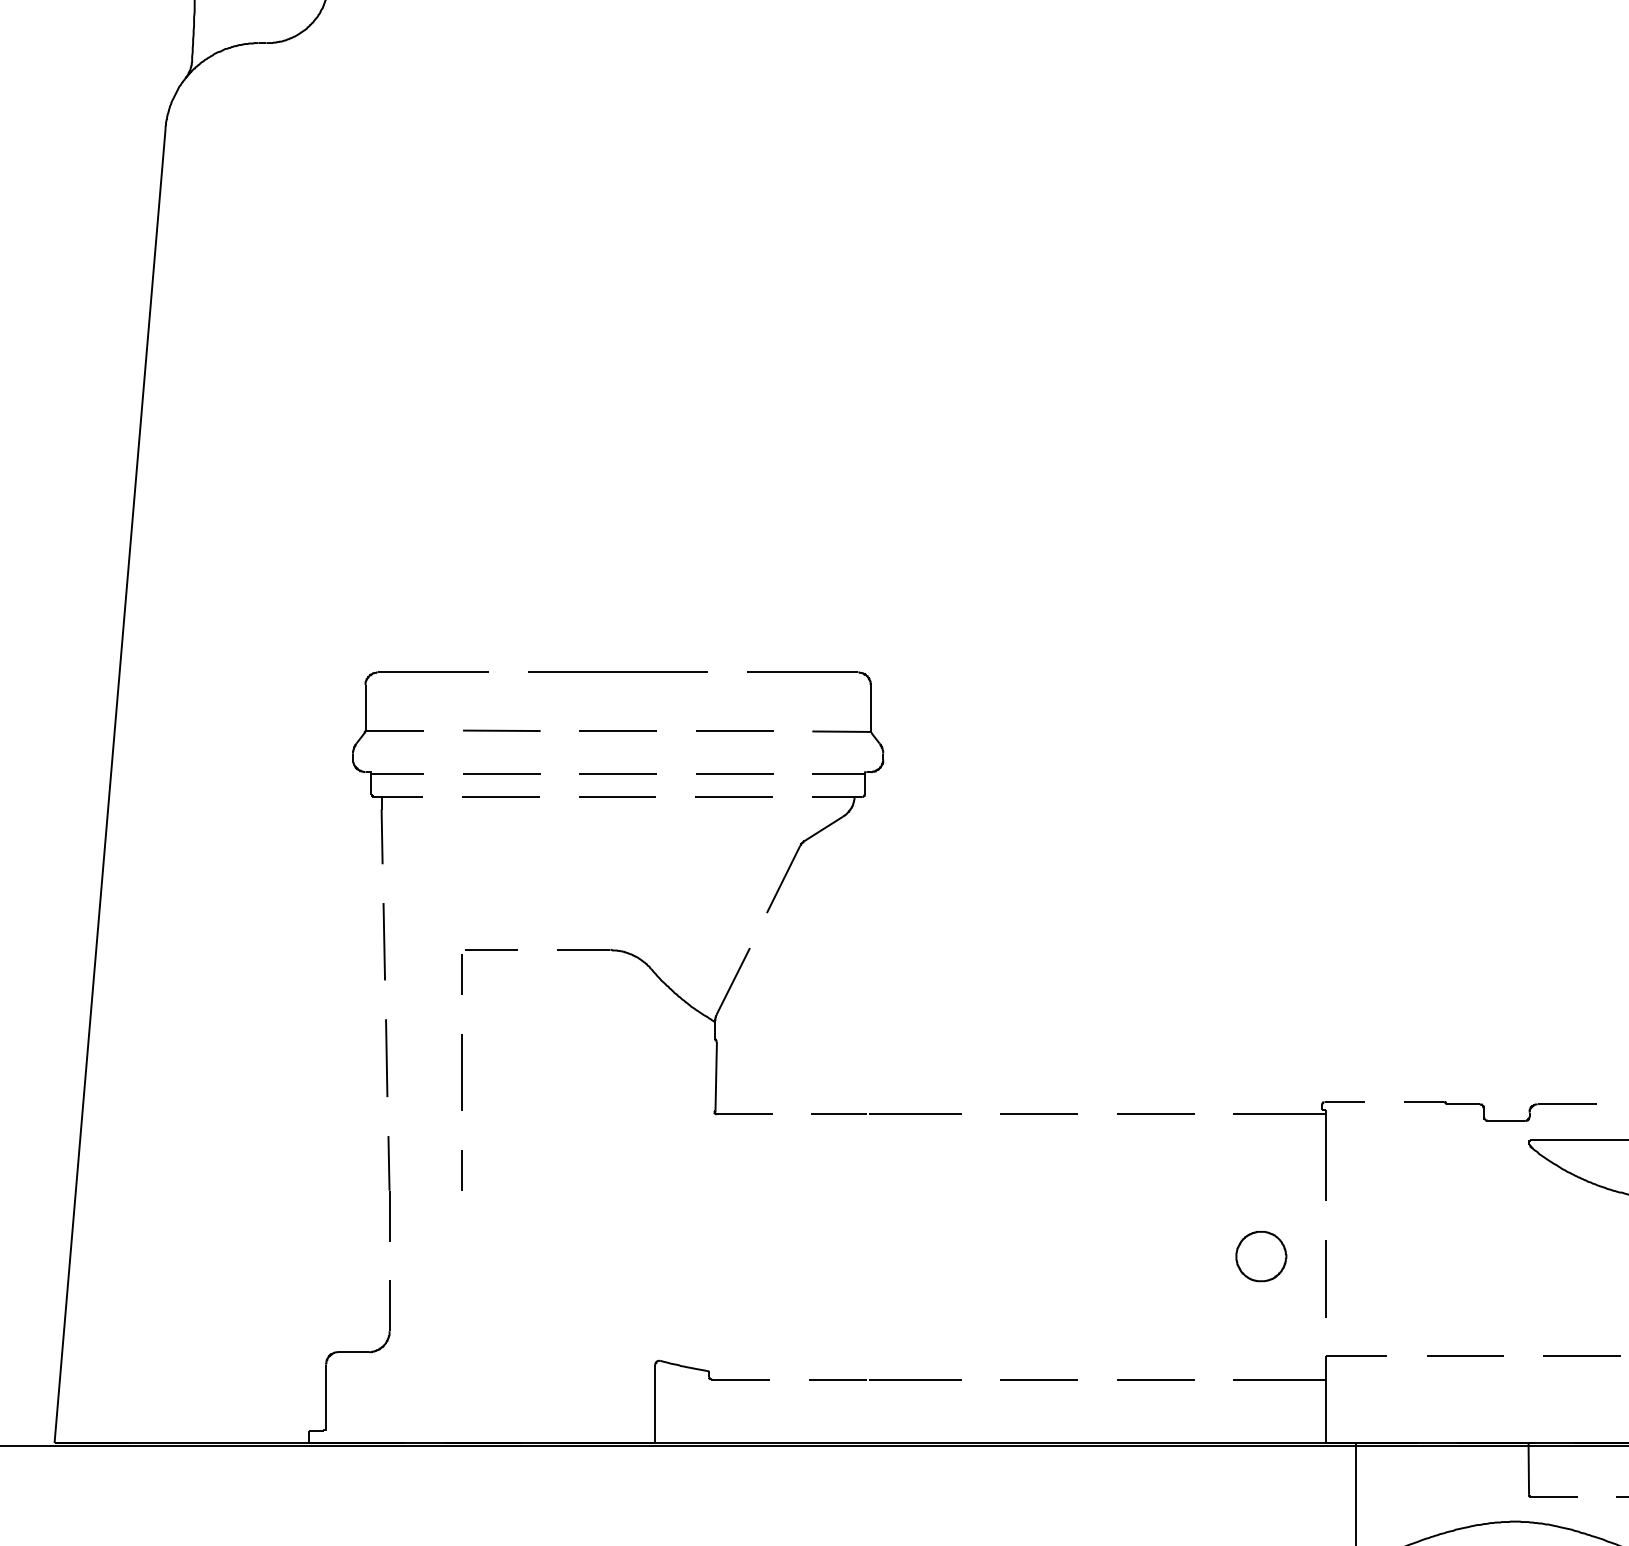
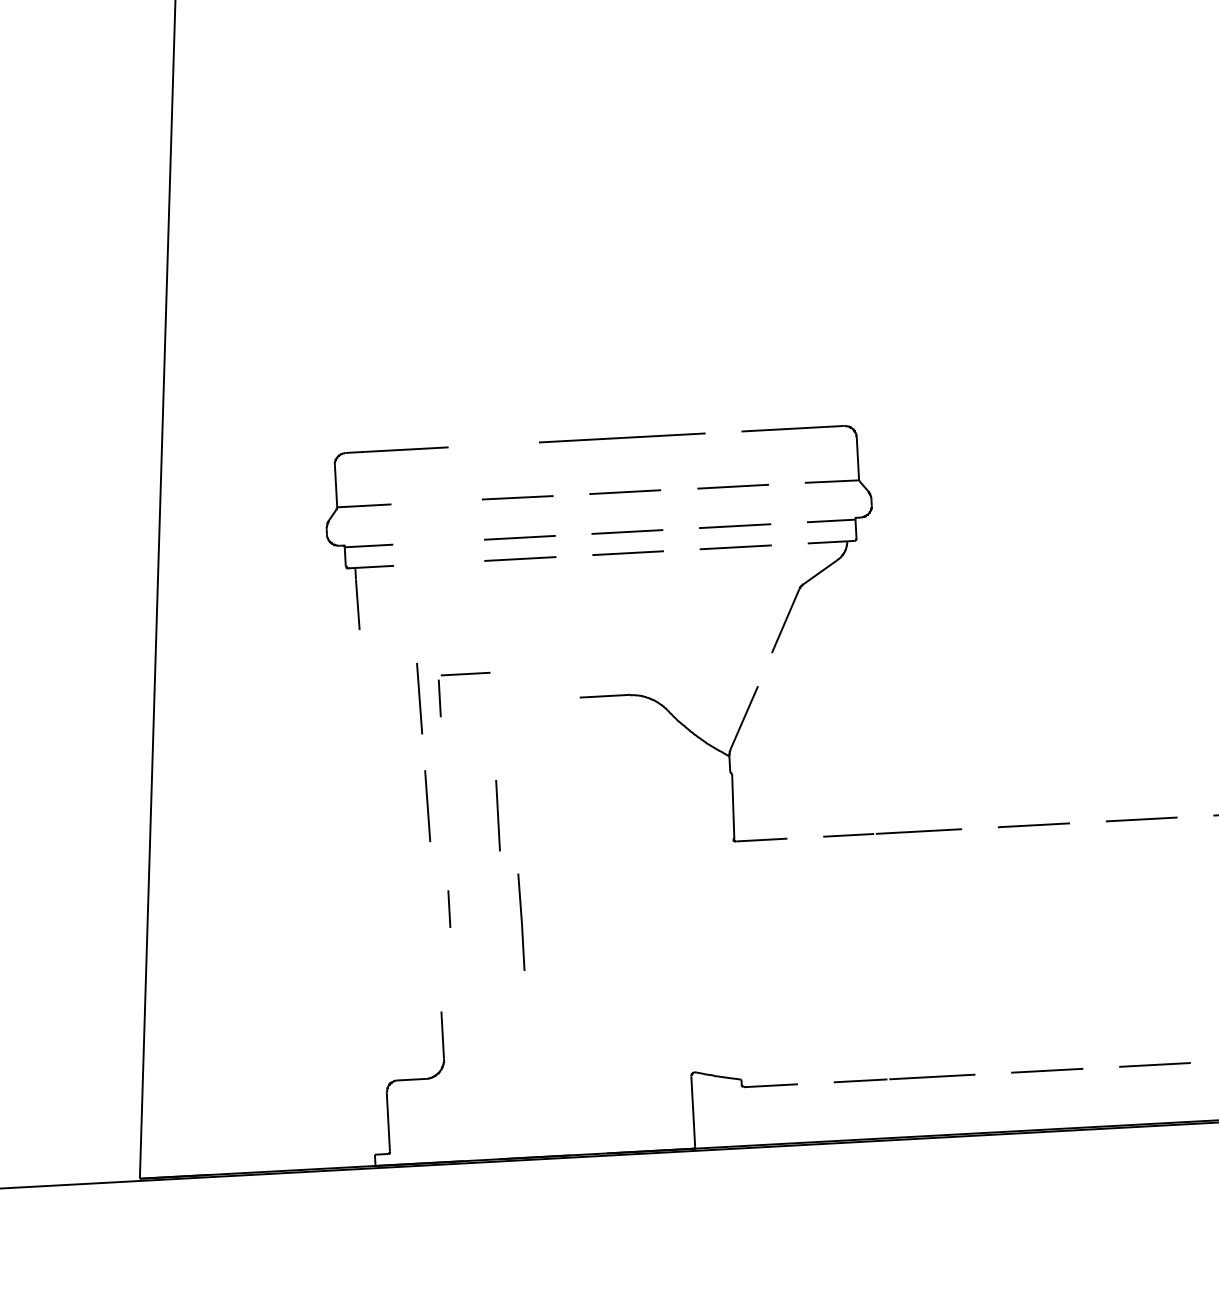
part: (420, 767) -> (389, 538), moved
part: (489, 950) -> (463, 674), moved
line: (461, 1170) -> (448, 909), moved
line: (388, 1188) -> (520, 922), moved

